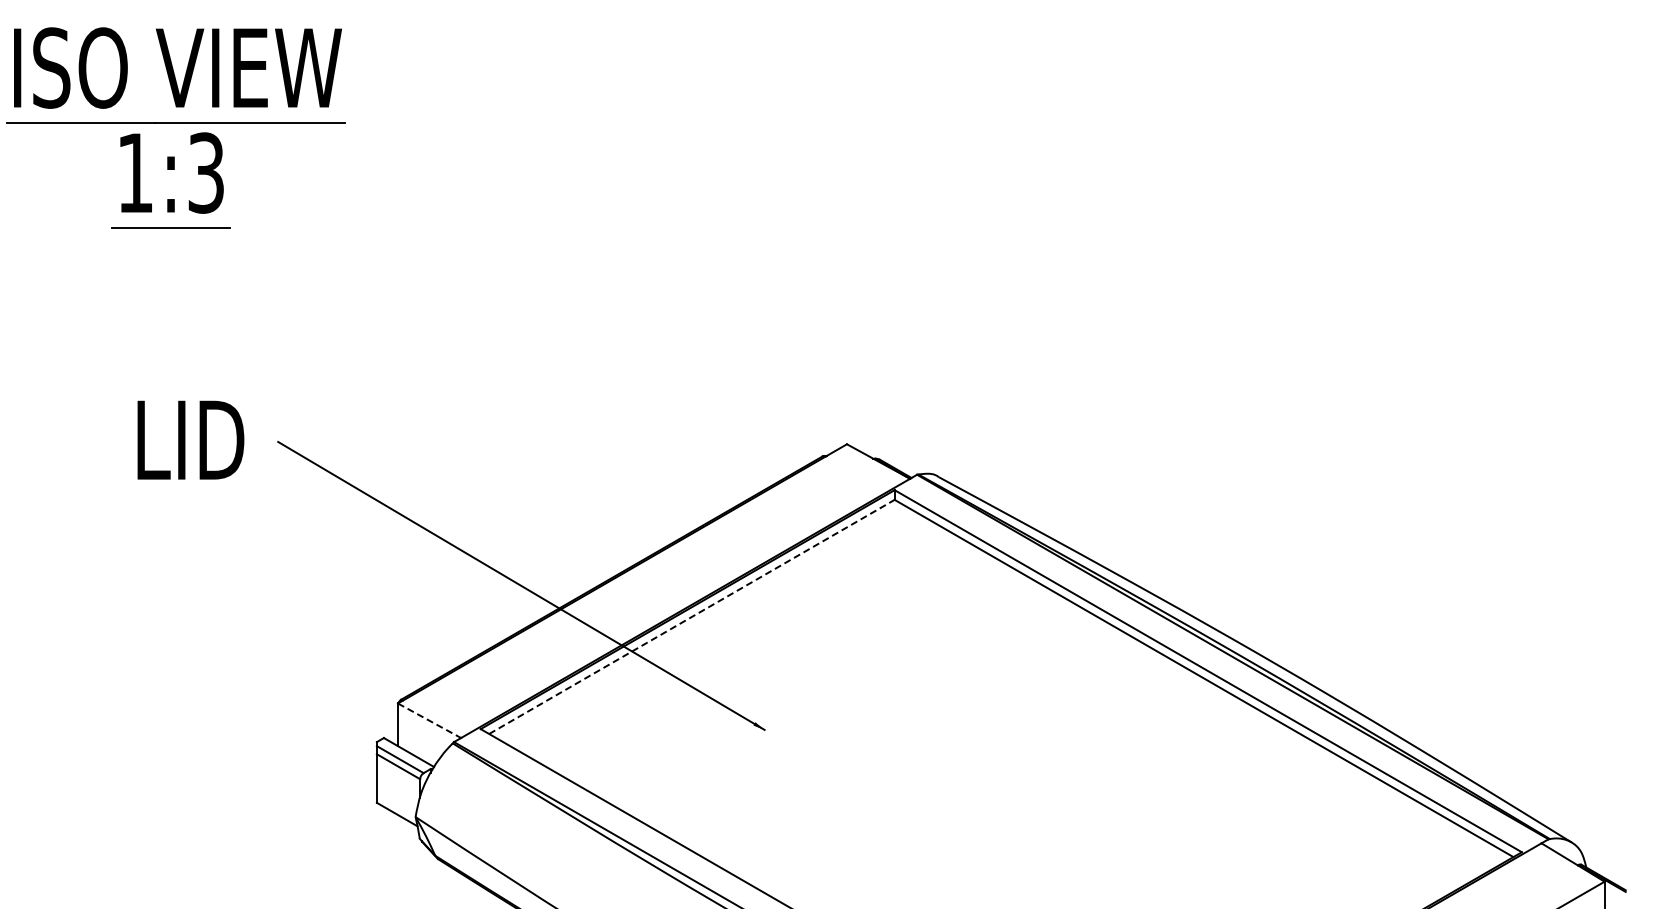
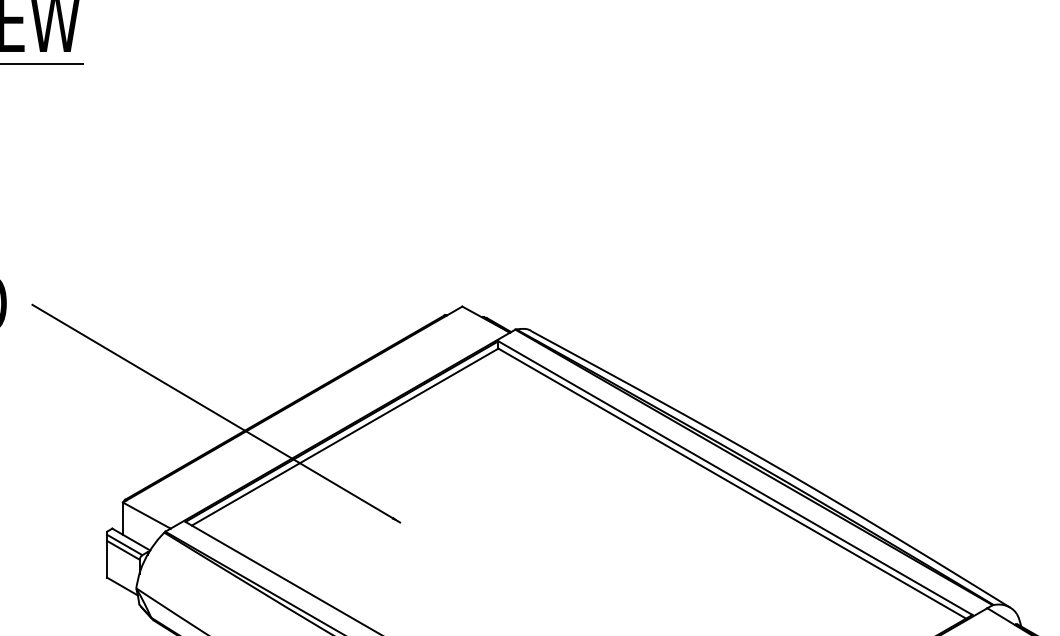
line: (692, 616) -> (345, 436), dashed -> solid
line: (429, 720) -> (146, 515), dashed -> solid

